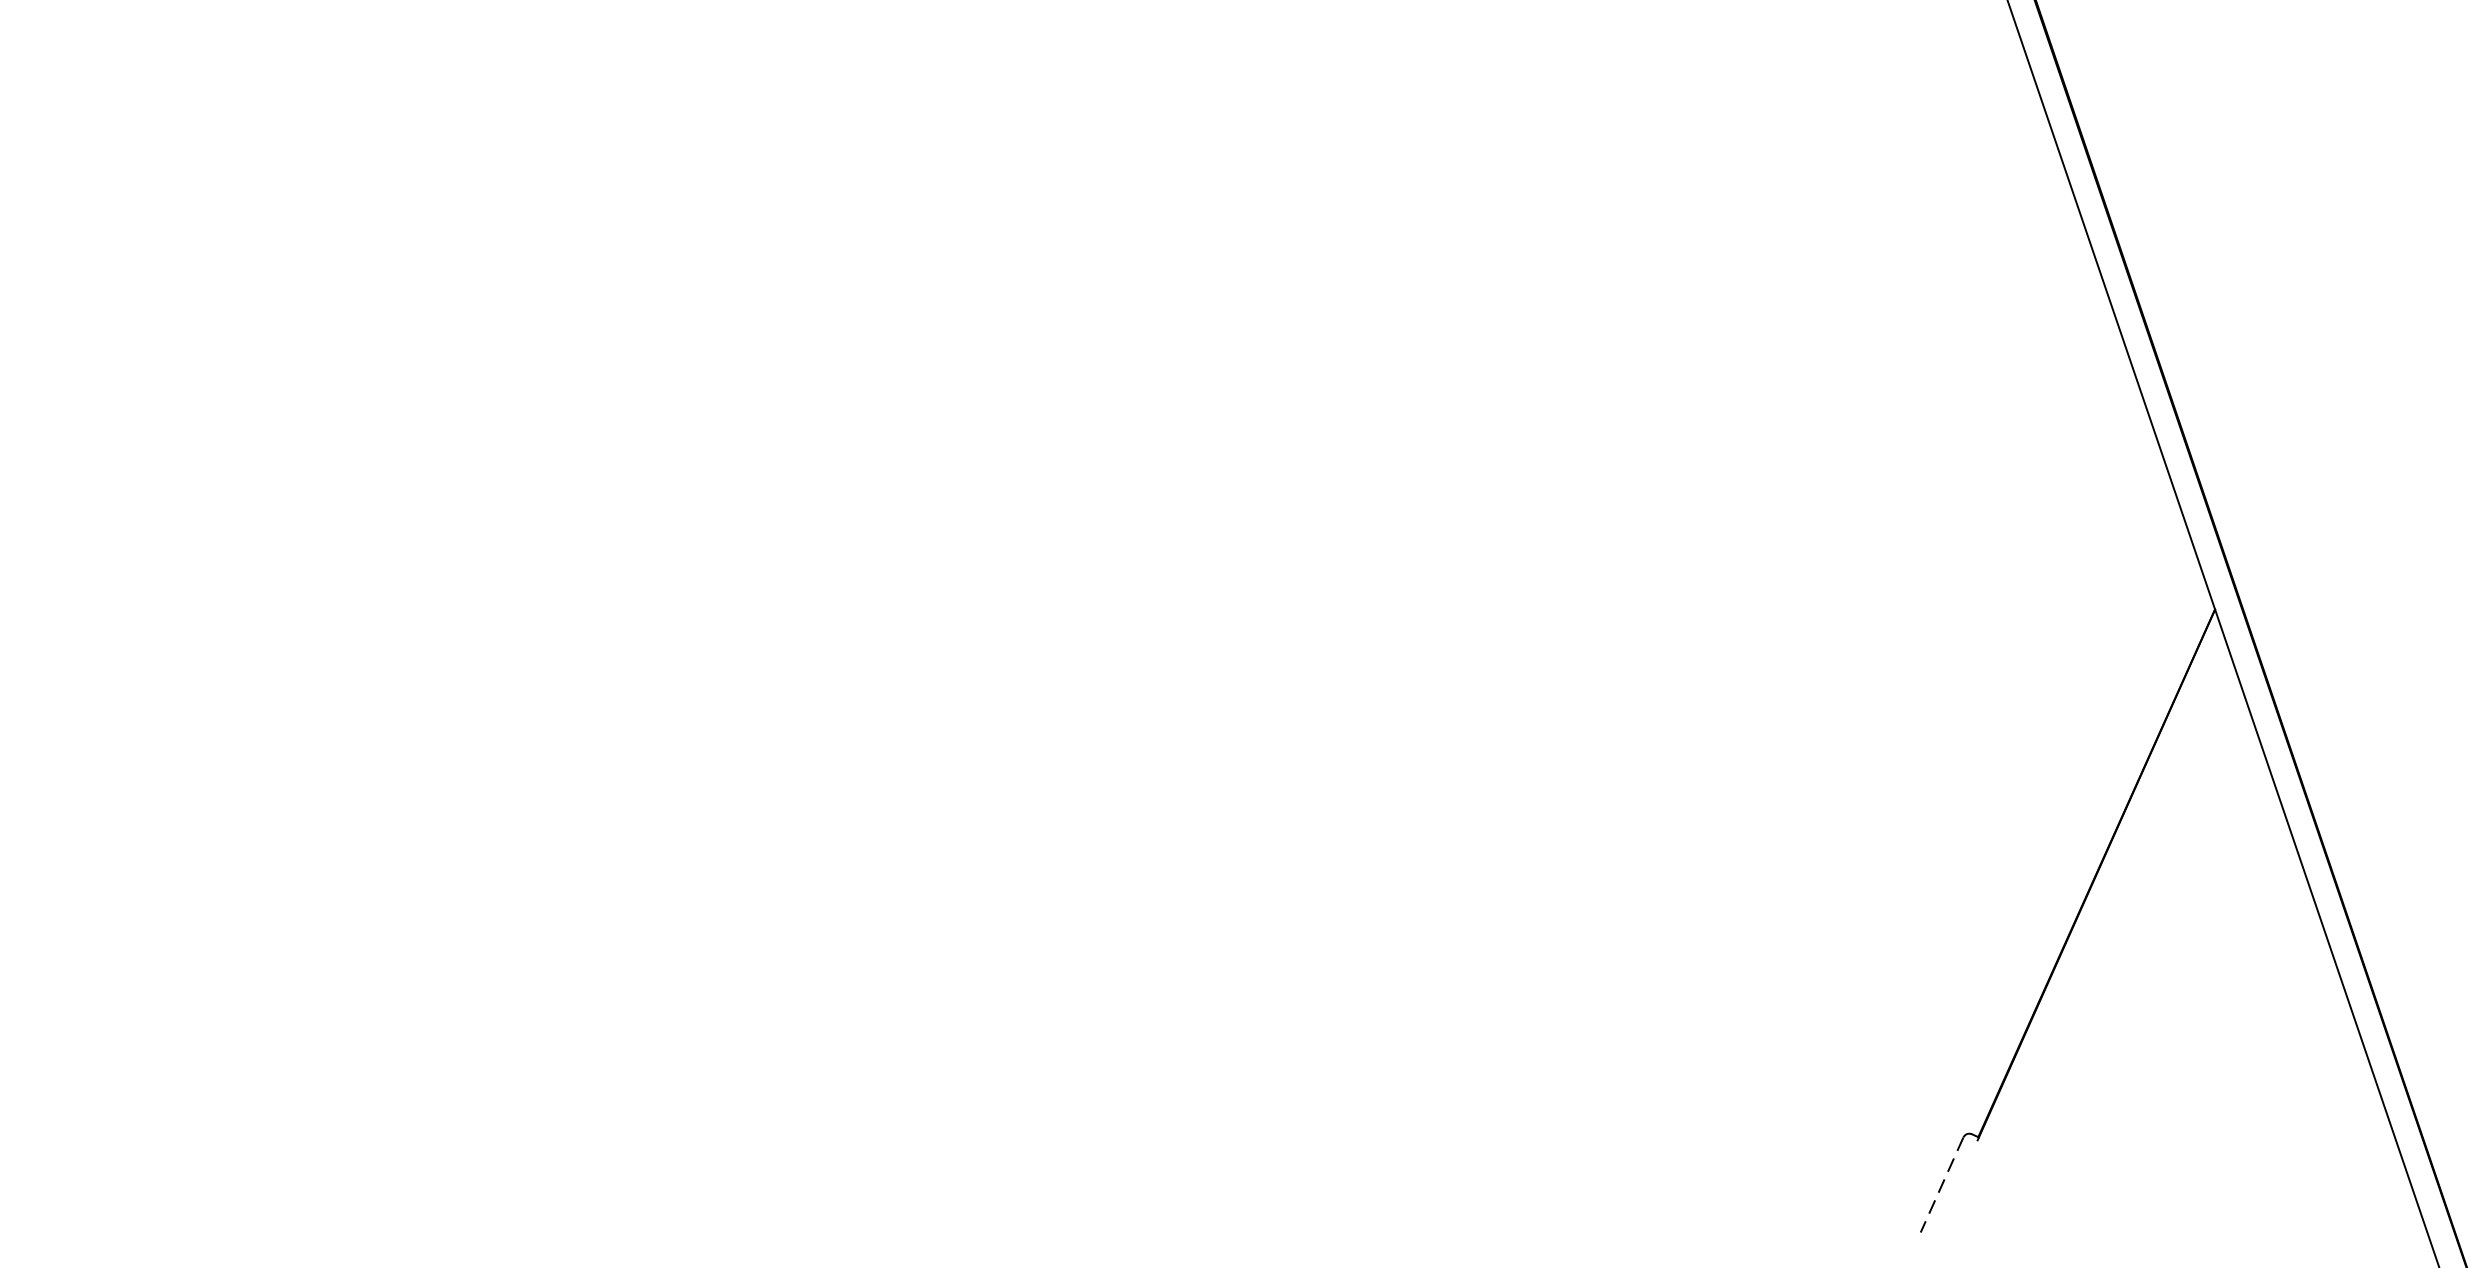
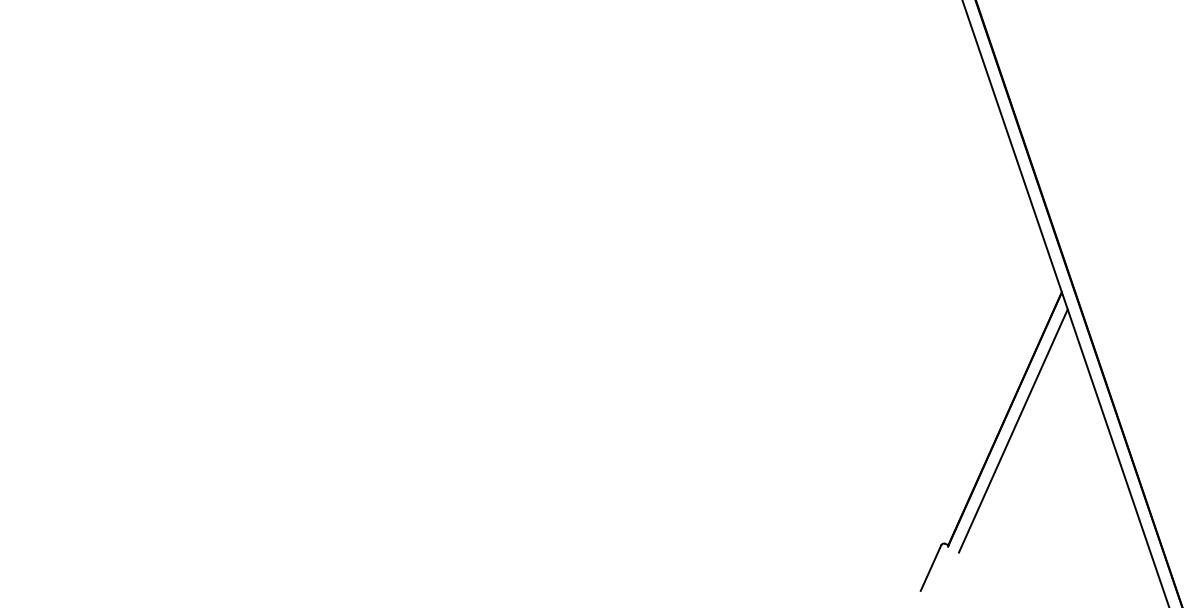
line: (2112, 897) -> (1012, 430), added
line: (1941, 1185) -> (930, 568), dashed -> solid

